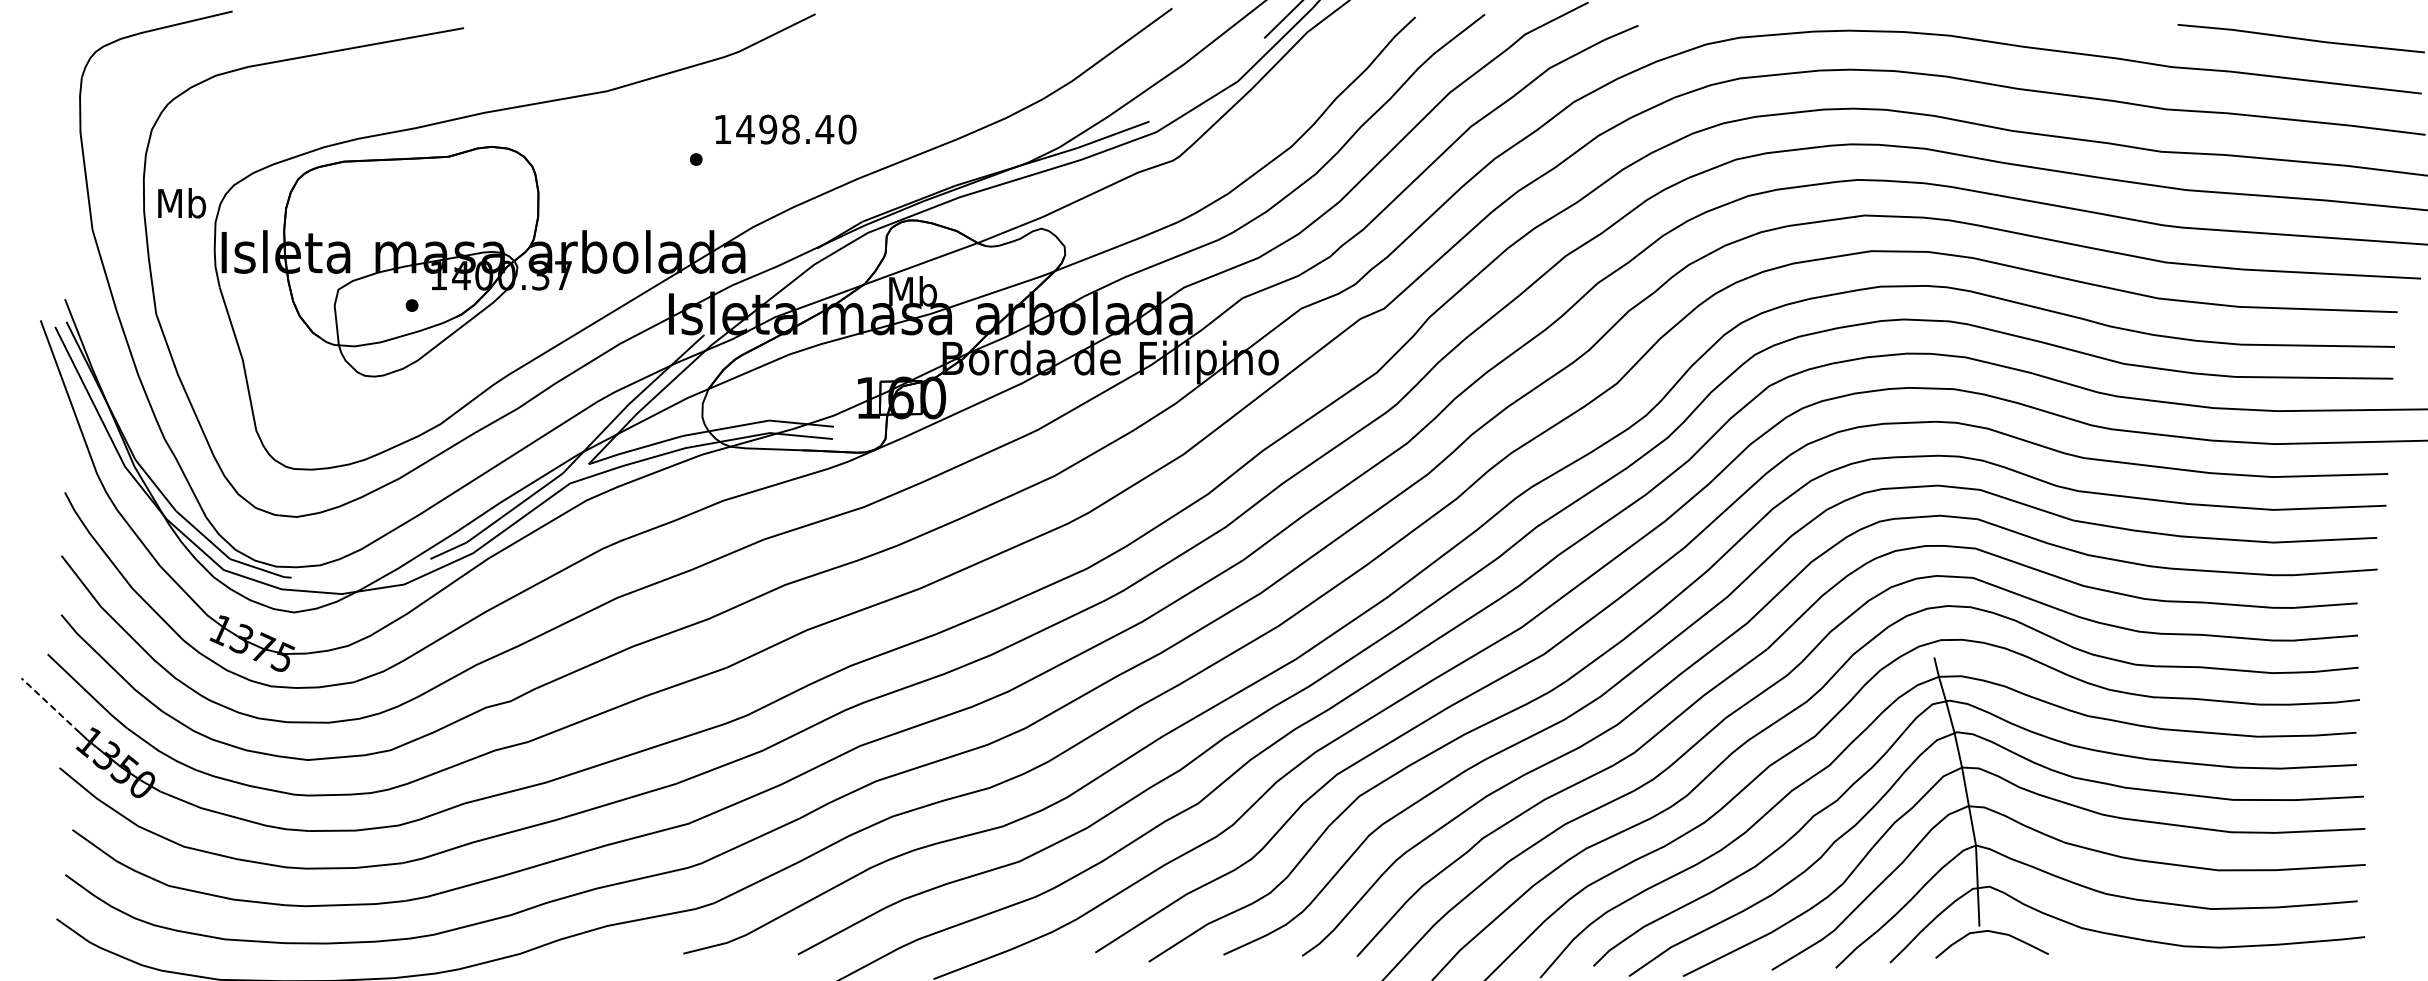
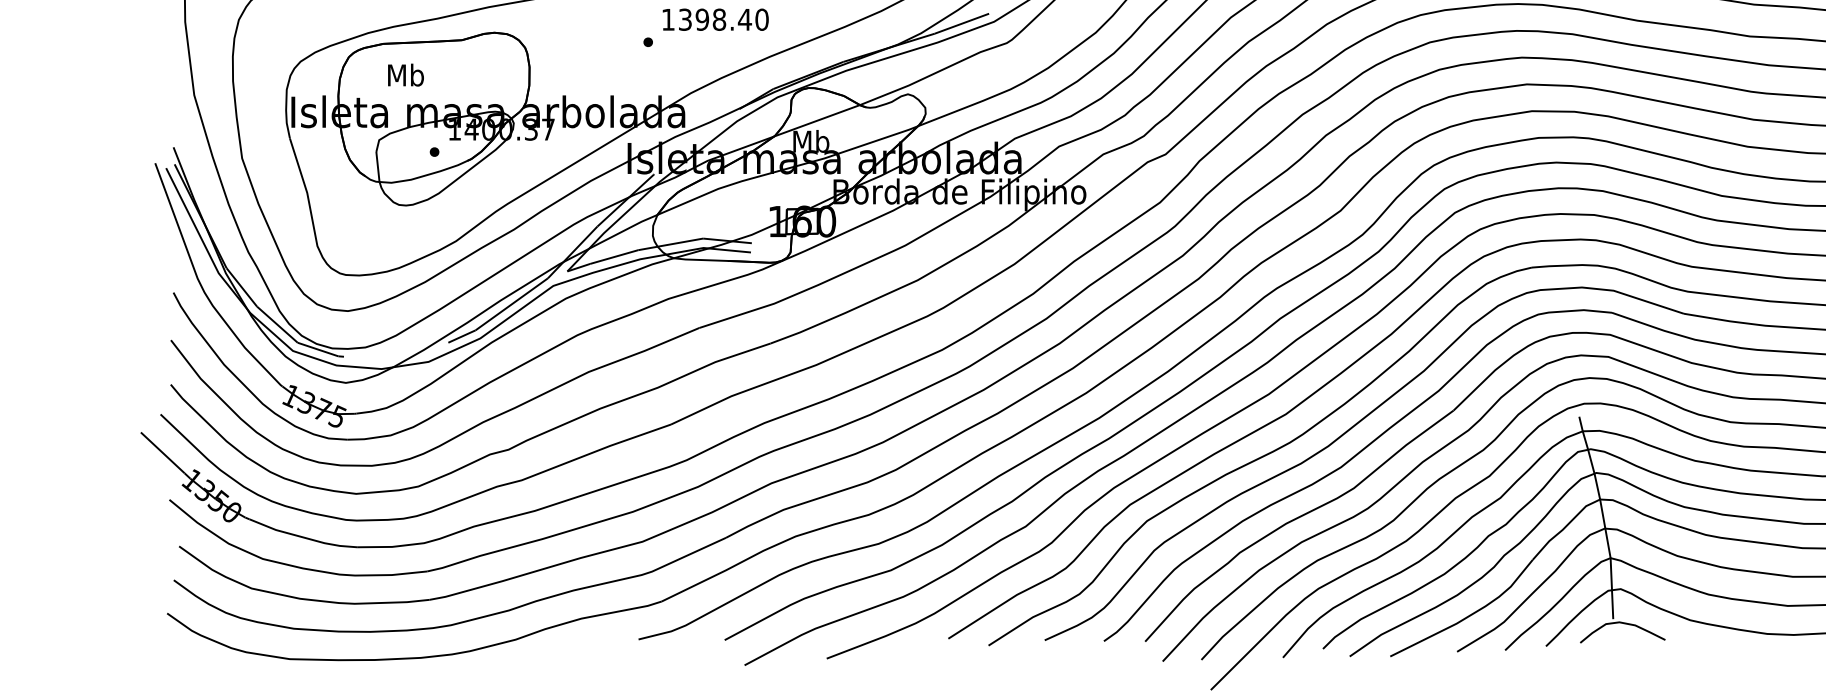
text: (745, 129) -> (685, 19), 1498.40 -> 1398.40
text: (181, 203) -> (405, 75), moved
line: (50, 705) -> (162, 452), dashed -> solid

